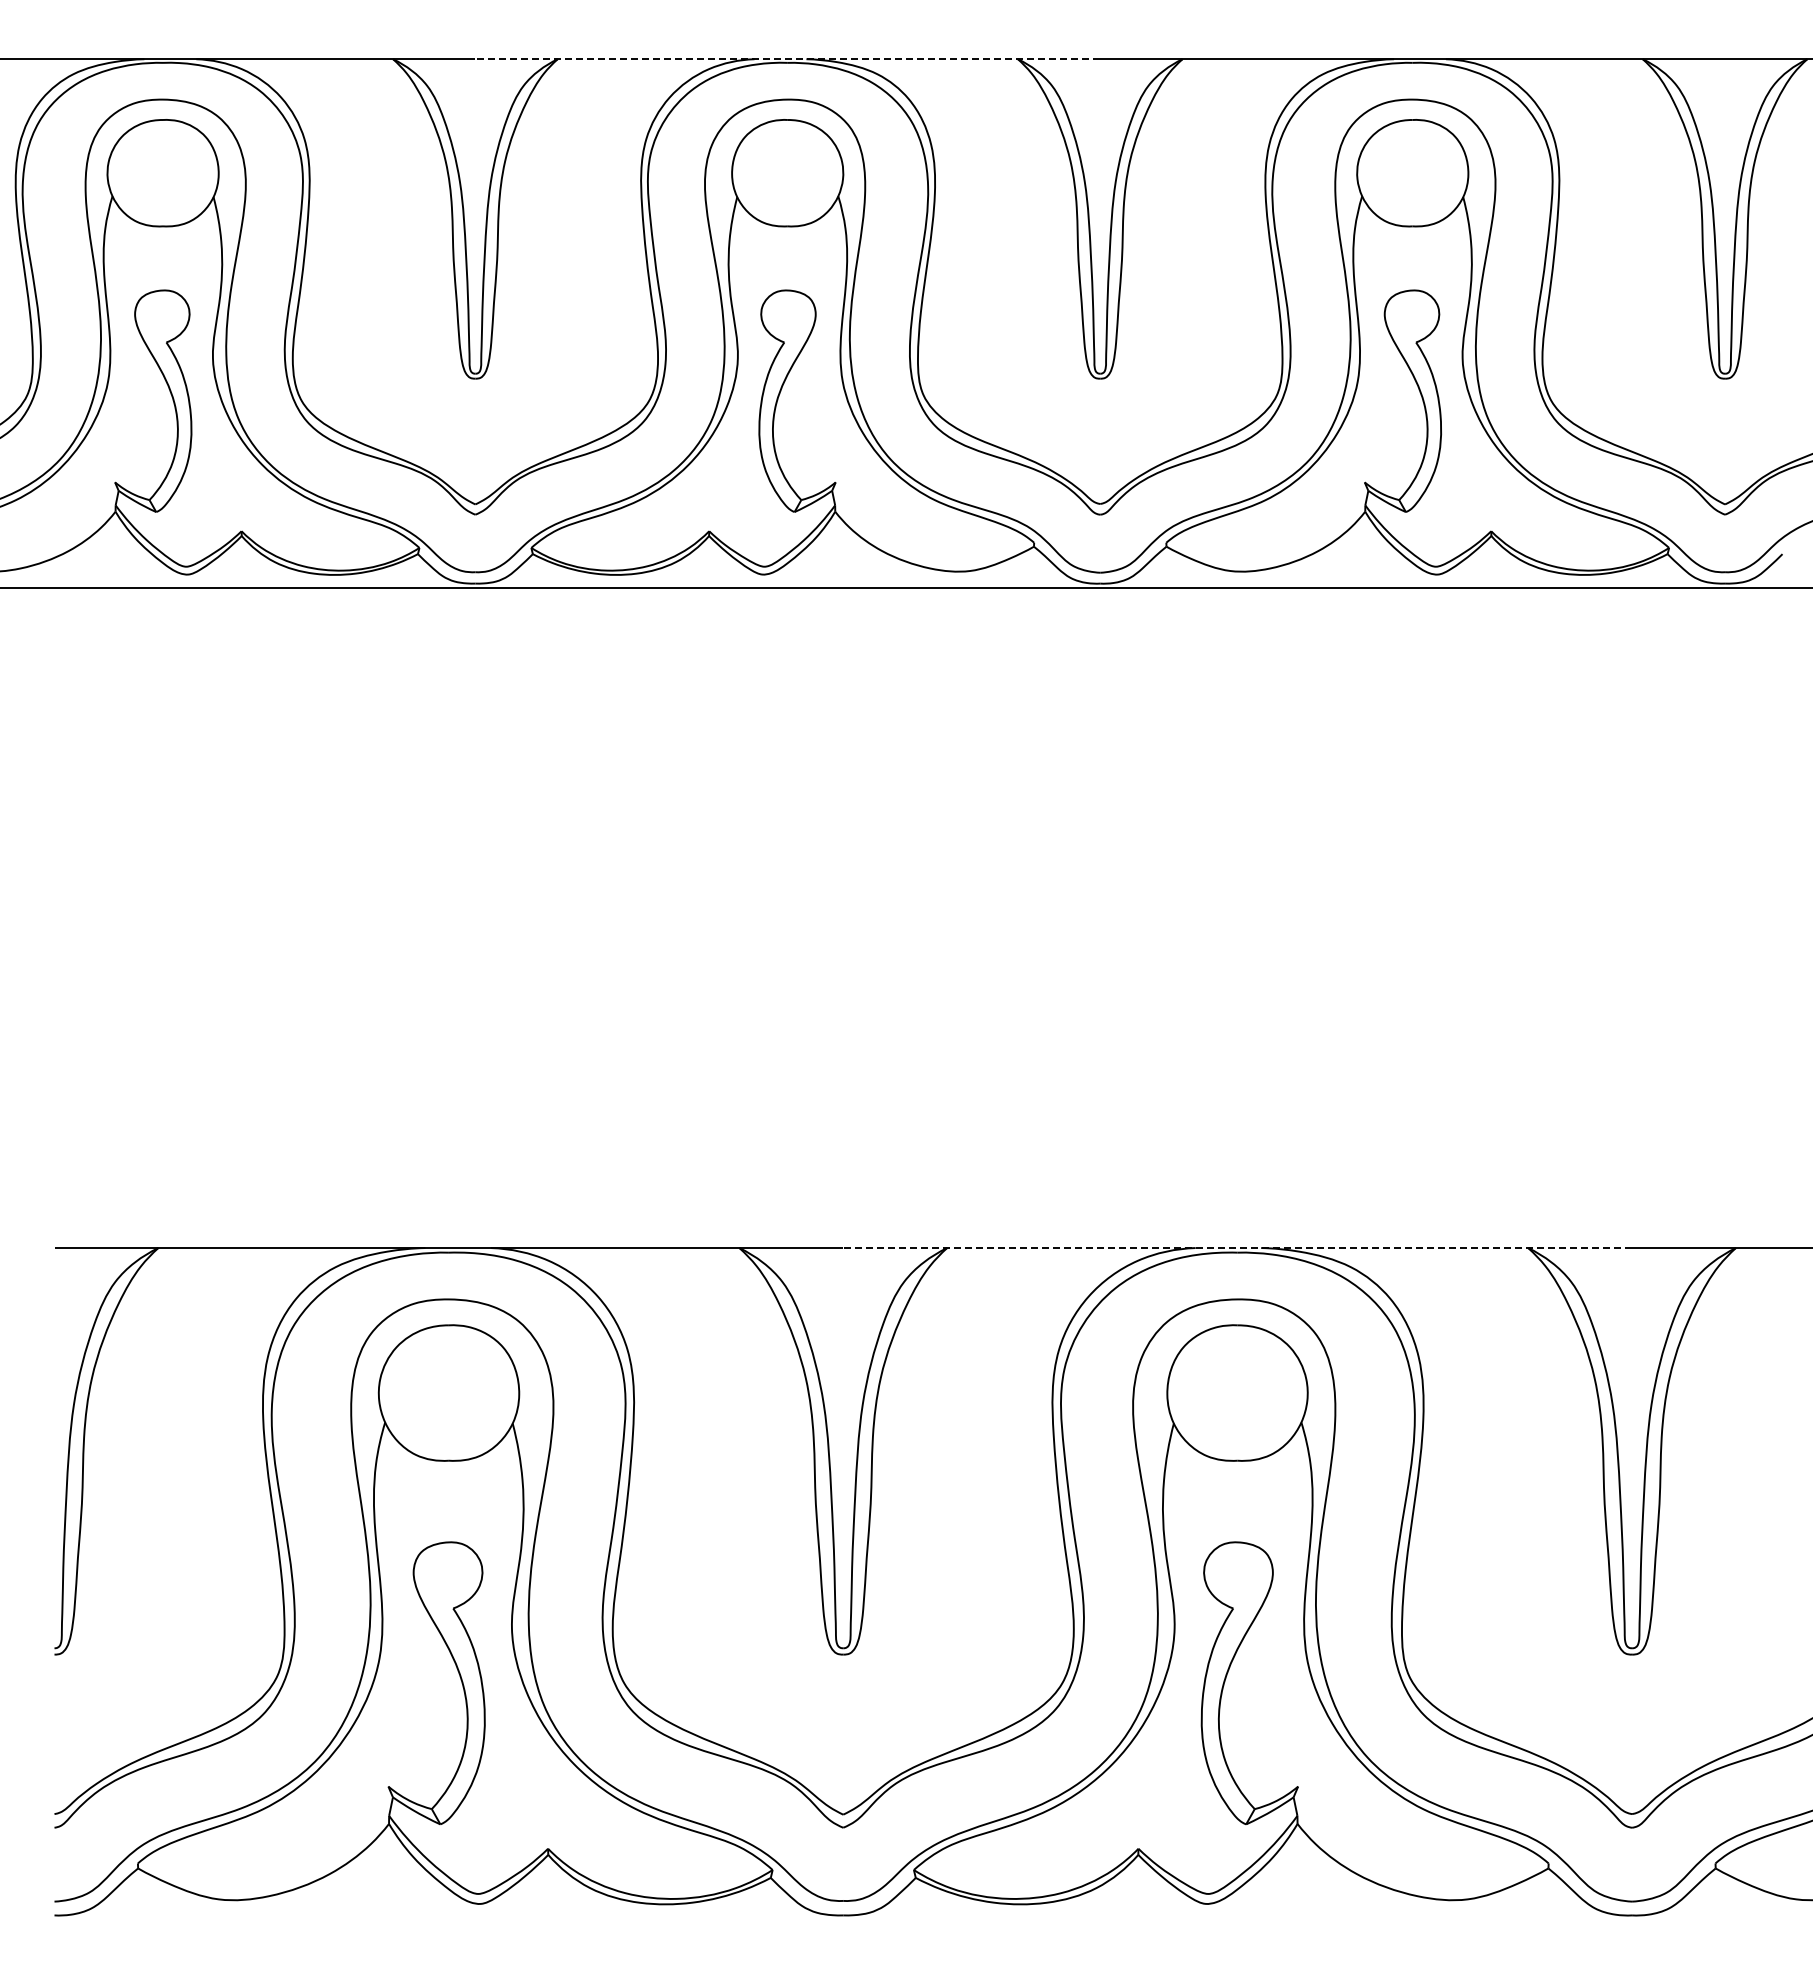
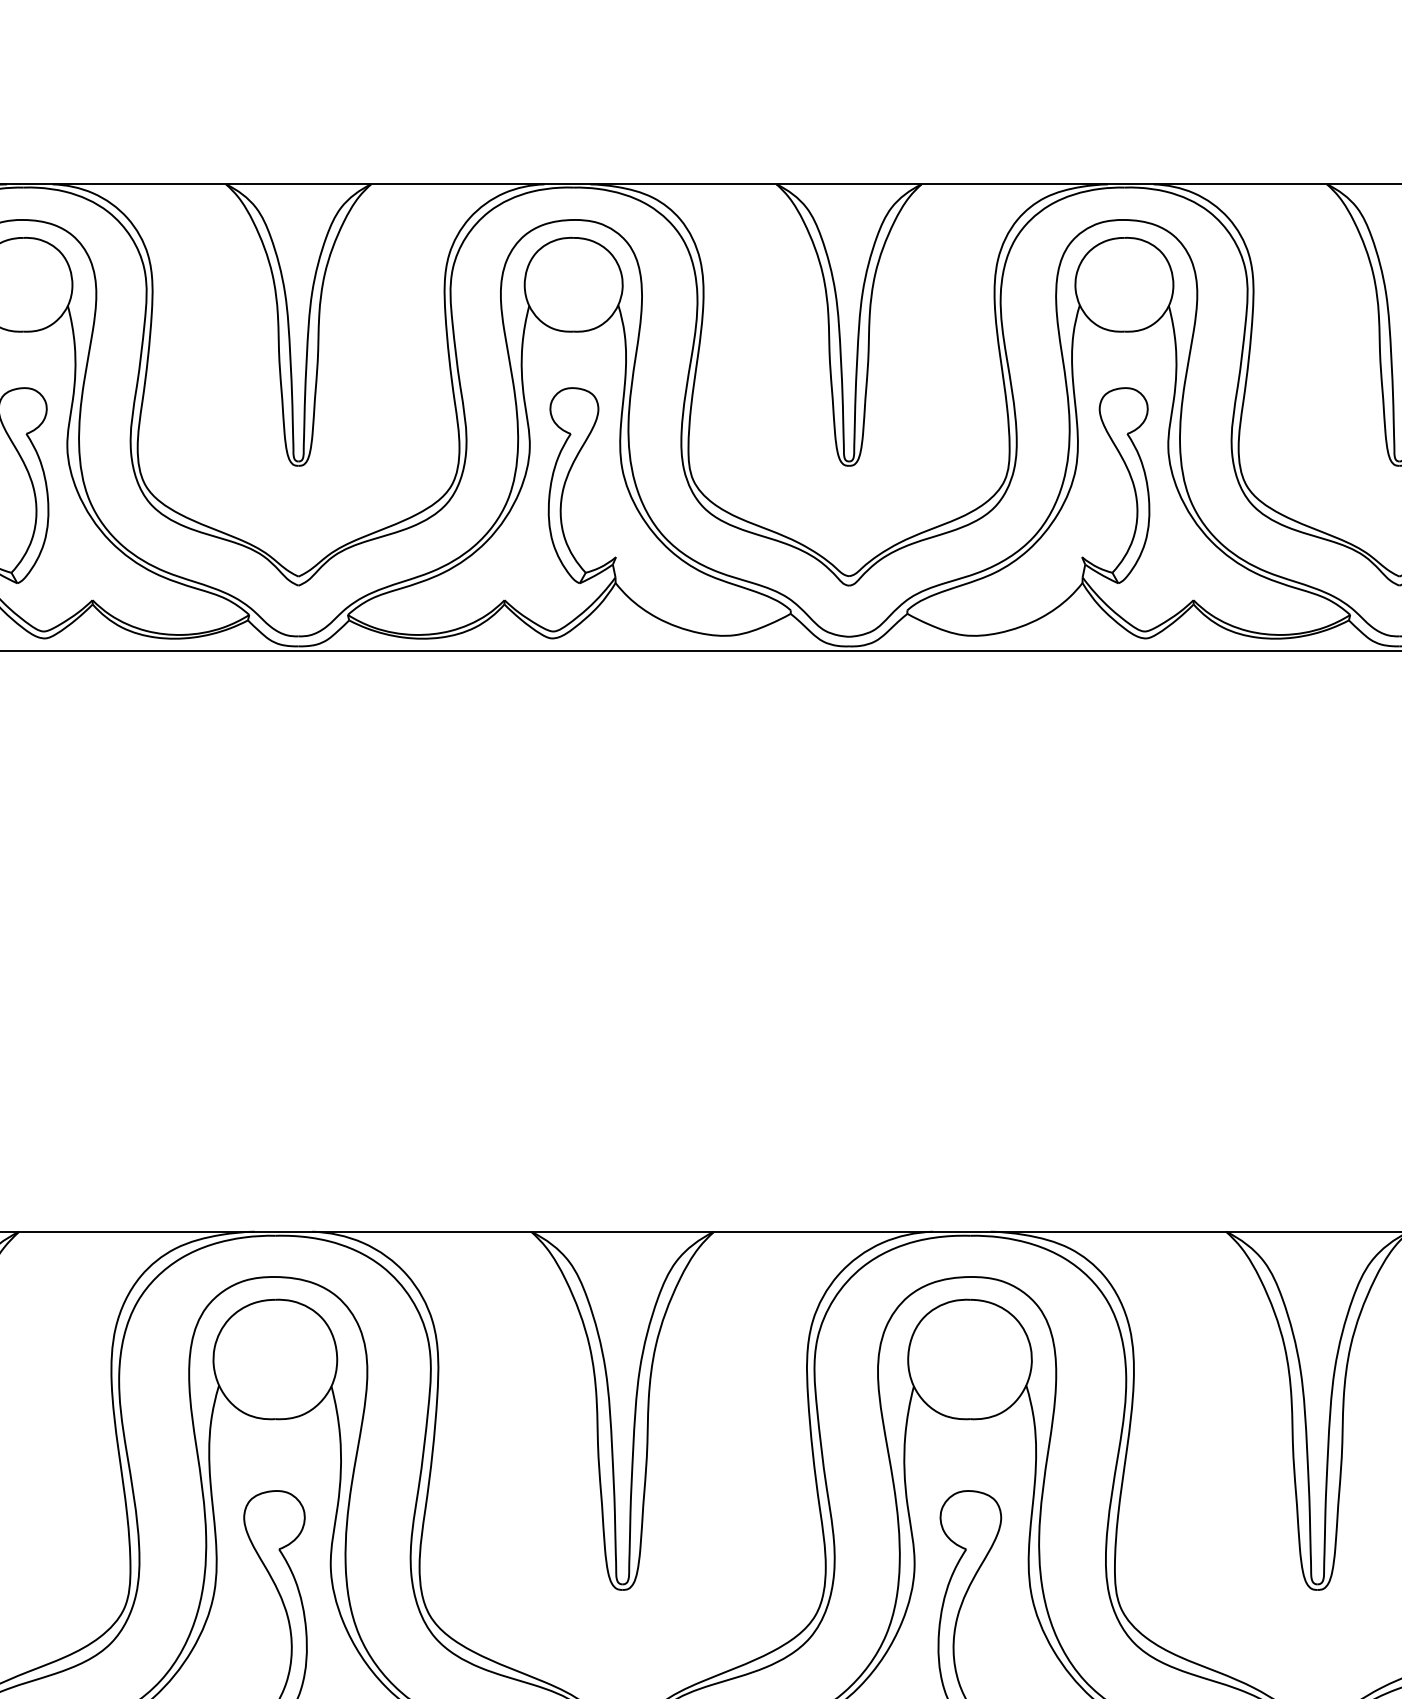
line: (787, 59) -> (573, 184), dashed -> solid
line: (1237, 1248) -> (969, 1232), dashed -> solid

